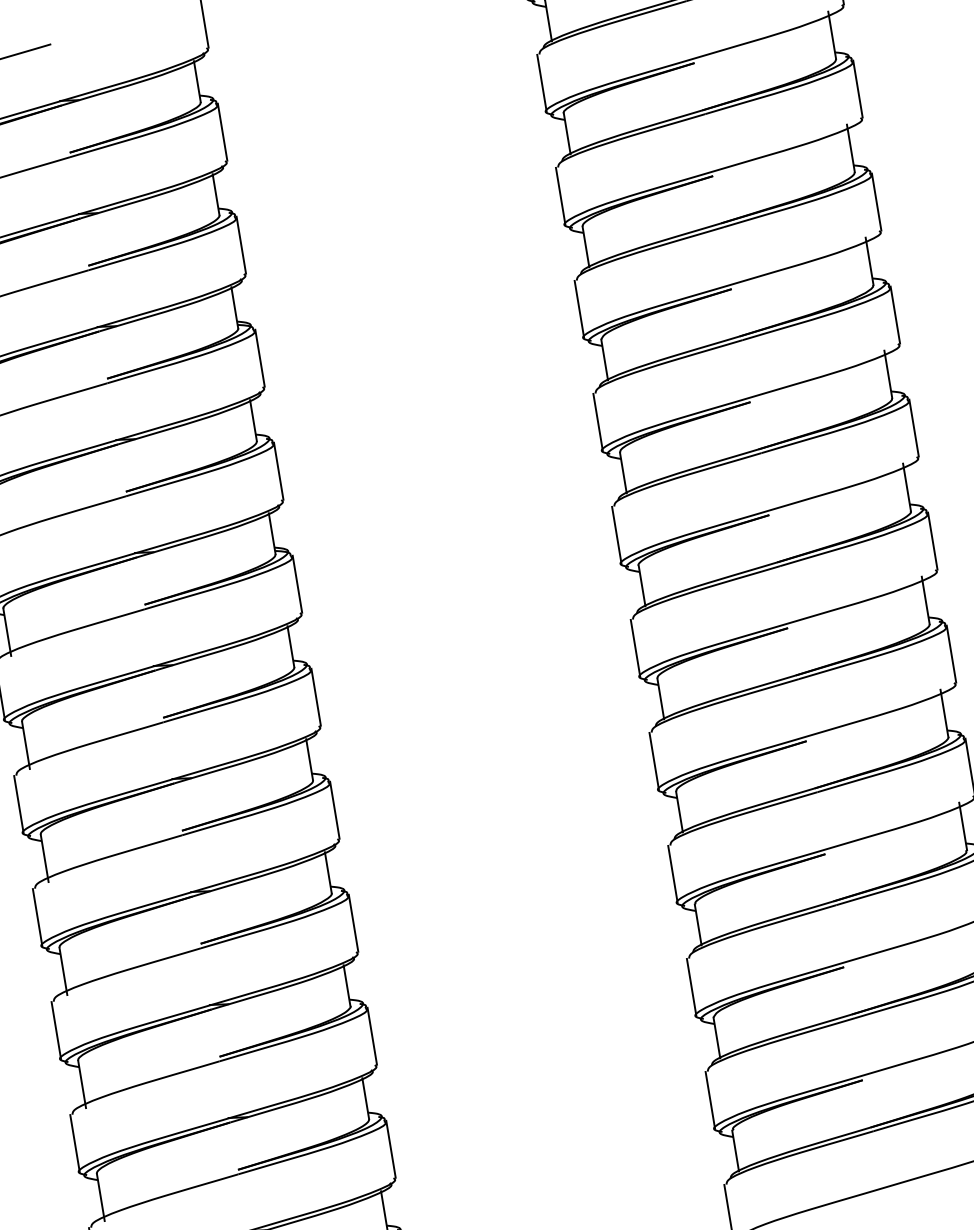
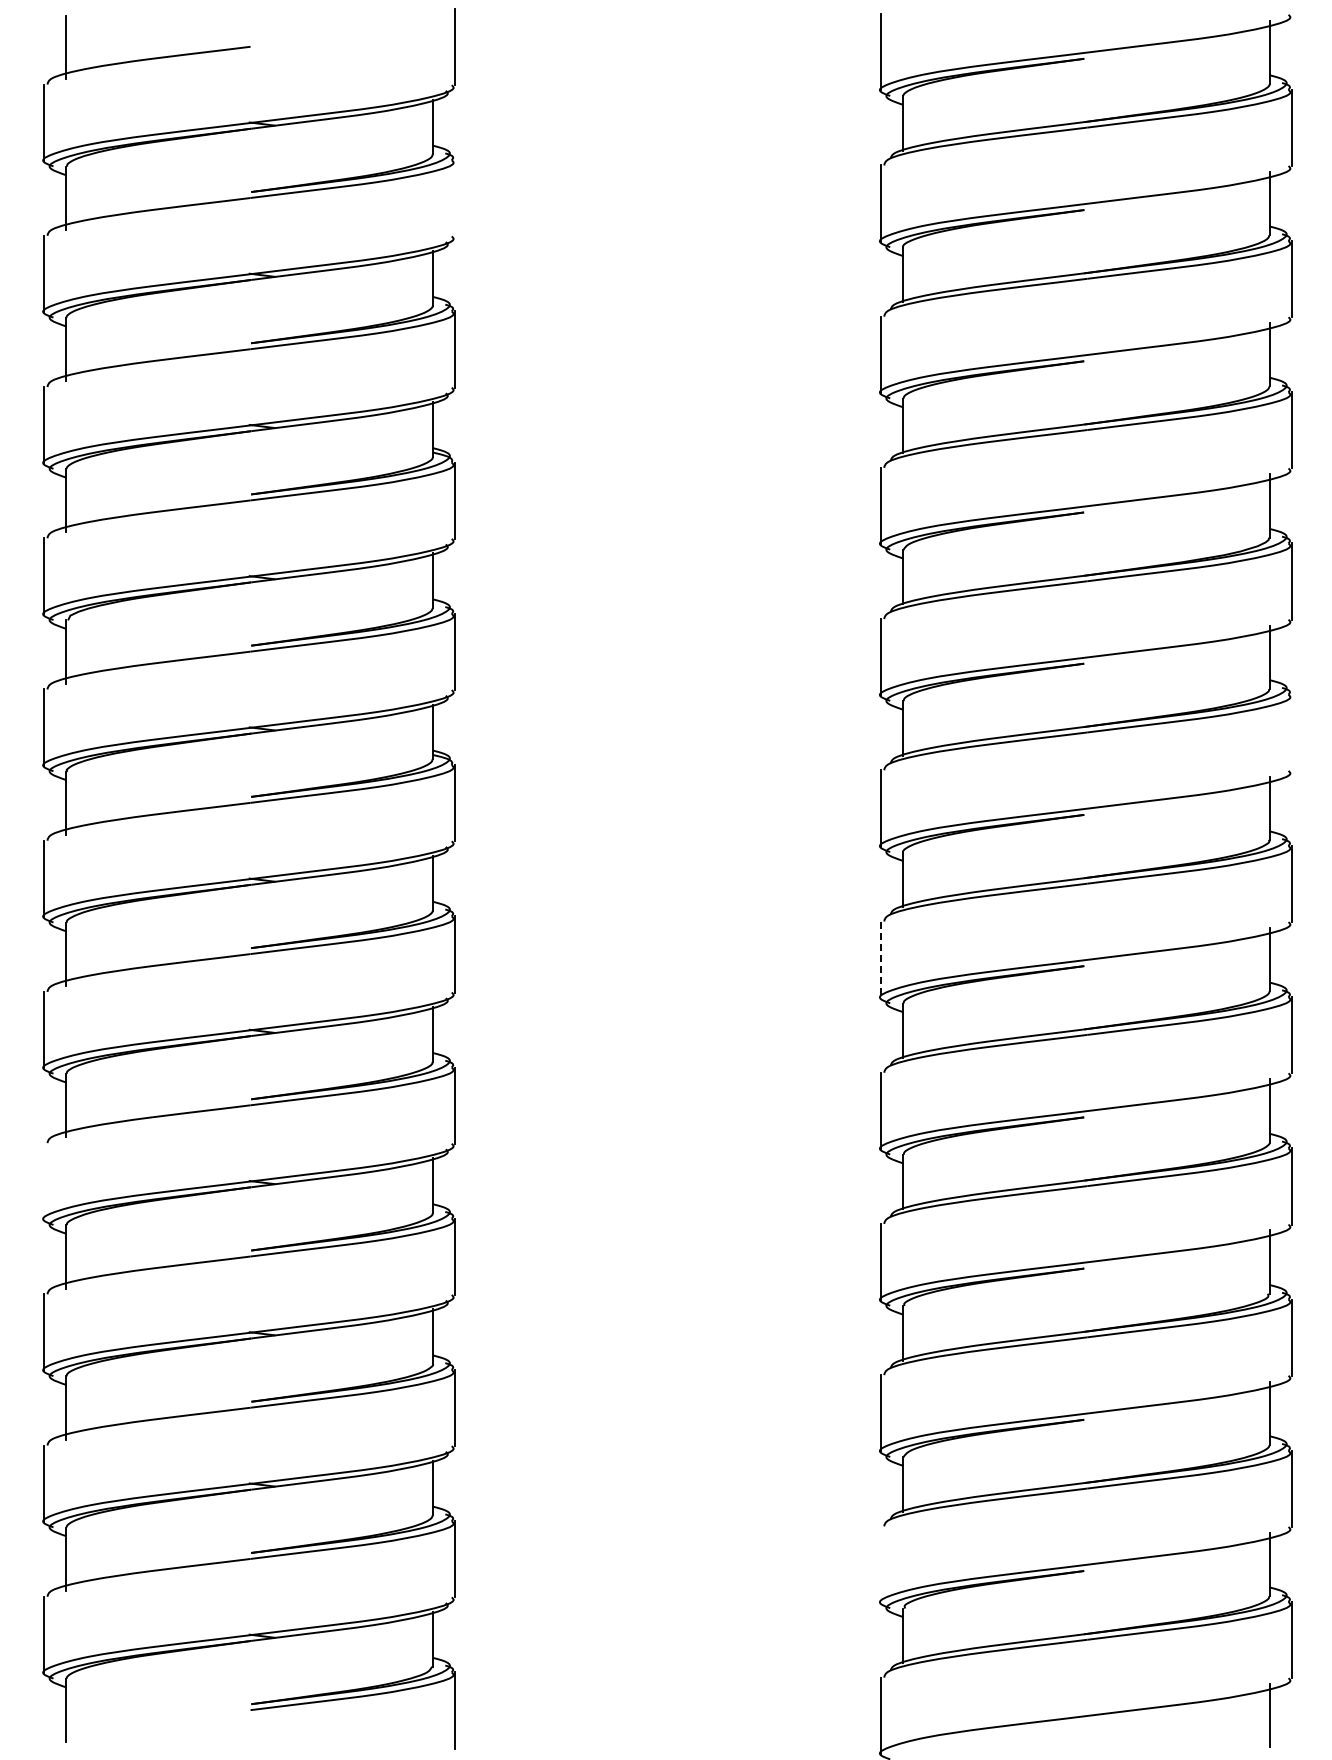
line: (222, 132) -> (454, 198), removed
line: (914, 427) -> (1291, 732), removed
line: (635, 649) -> (881, 960), solid -> dashed
line: (37, 917) -> (44, 1181), removed
line: (710, 1100) -> (881, 1564), removed

